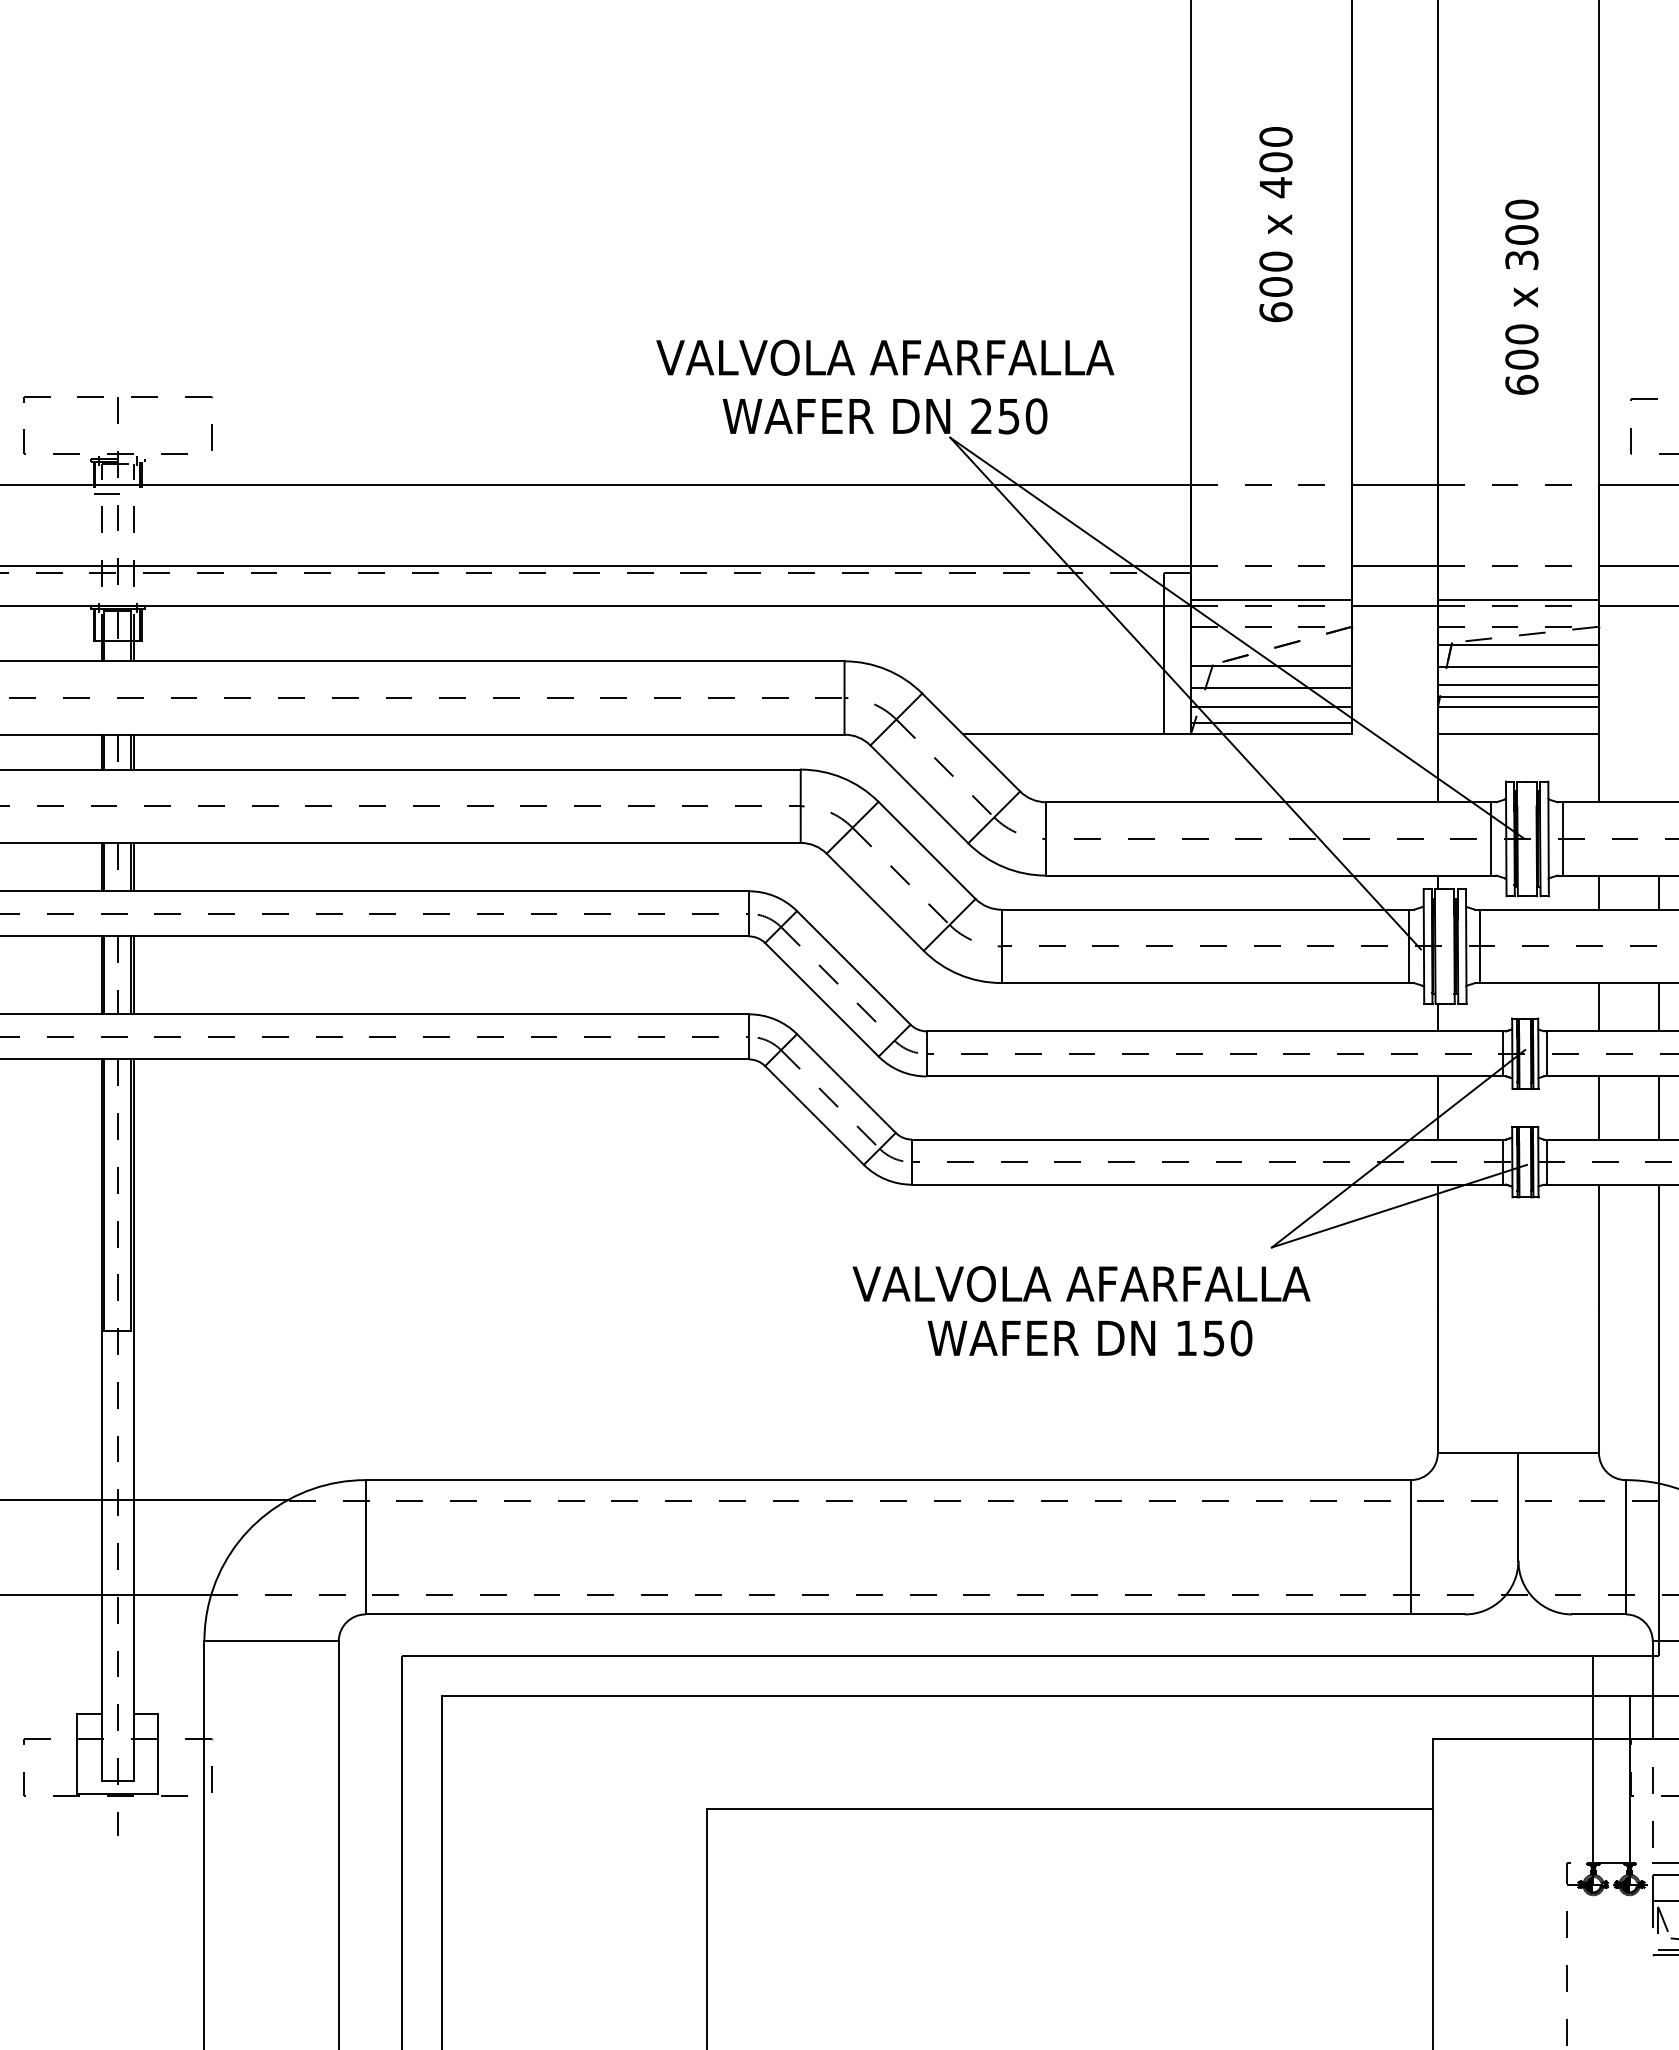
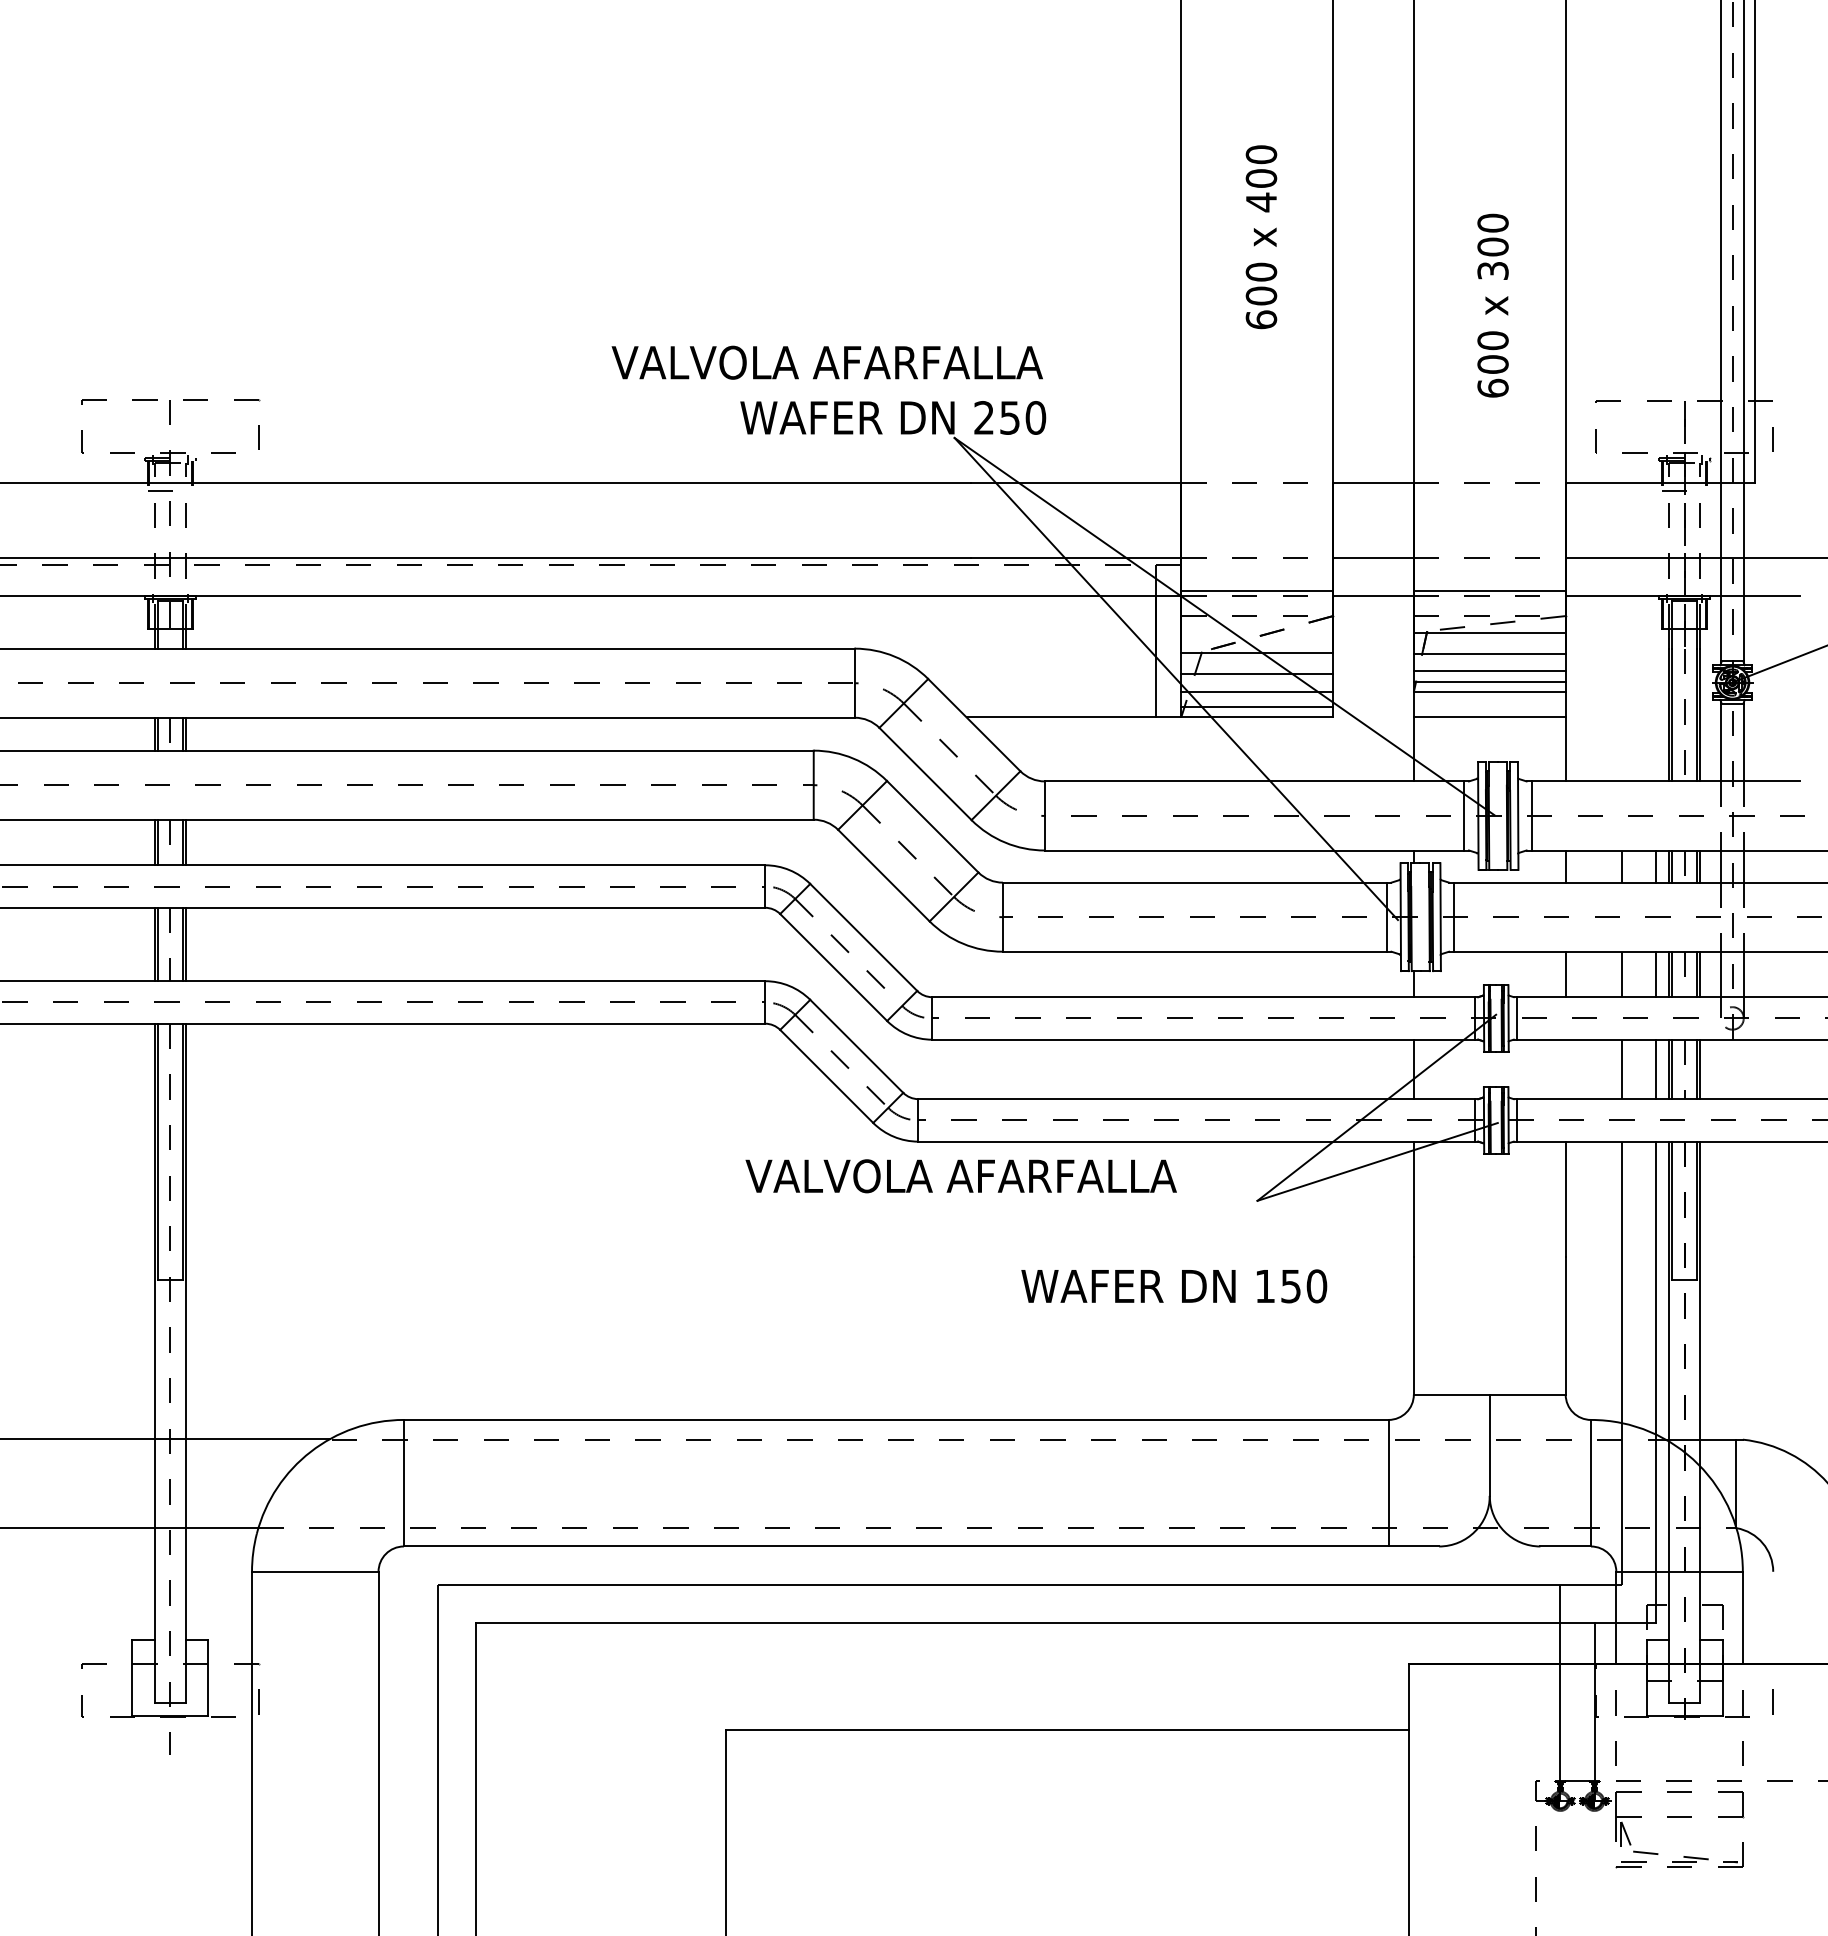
text: (884, 357) -> (826, 362), moved
line: (1598, 1108) -> (1565, 1069), removed
text: (1080, 1284) -> (960, 1176), moved
text: (1090, 1338) -> (1174, 1286), moved

